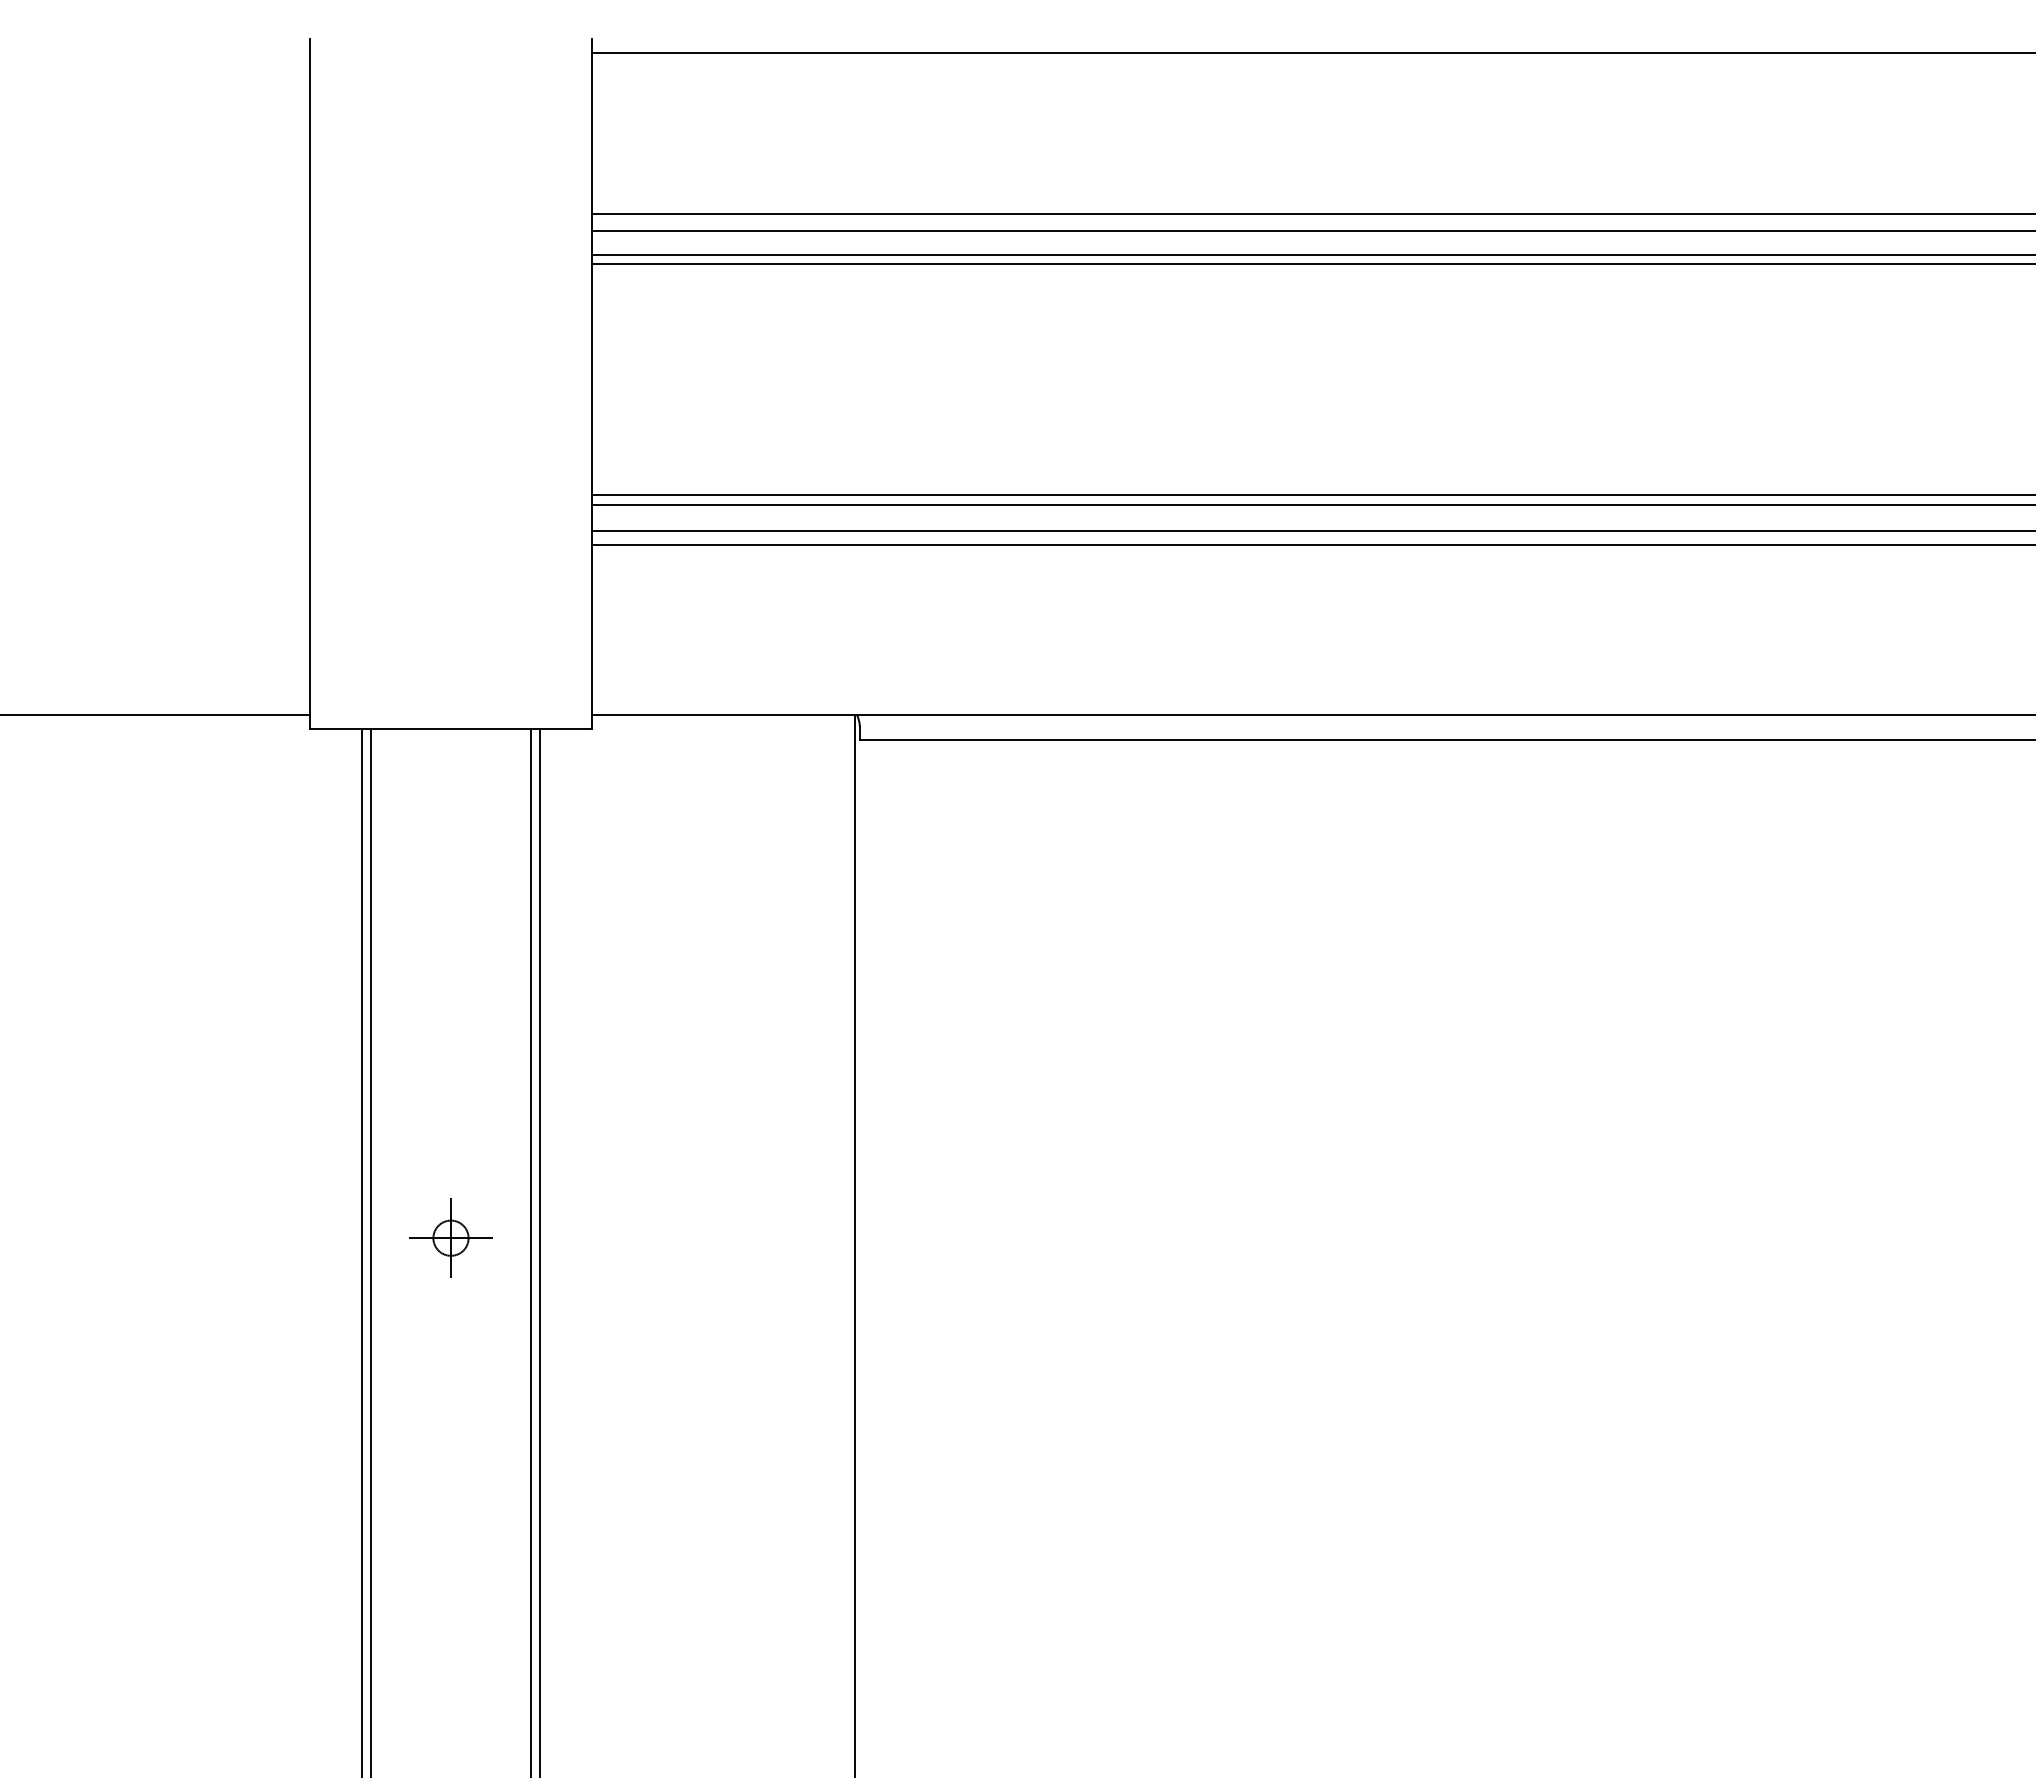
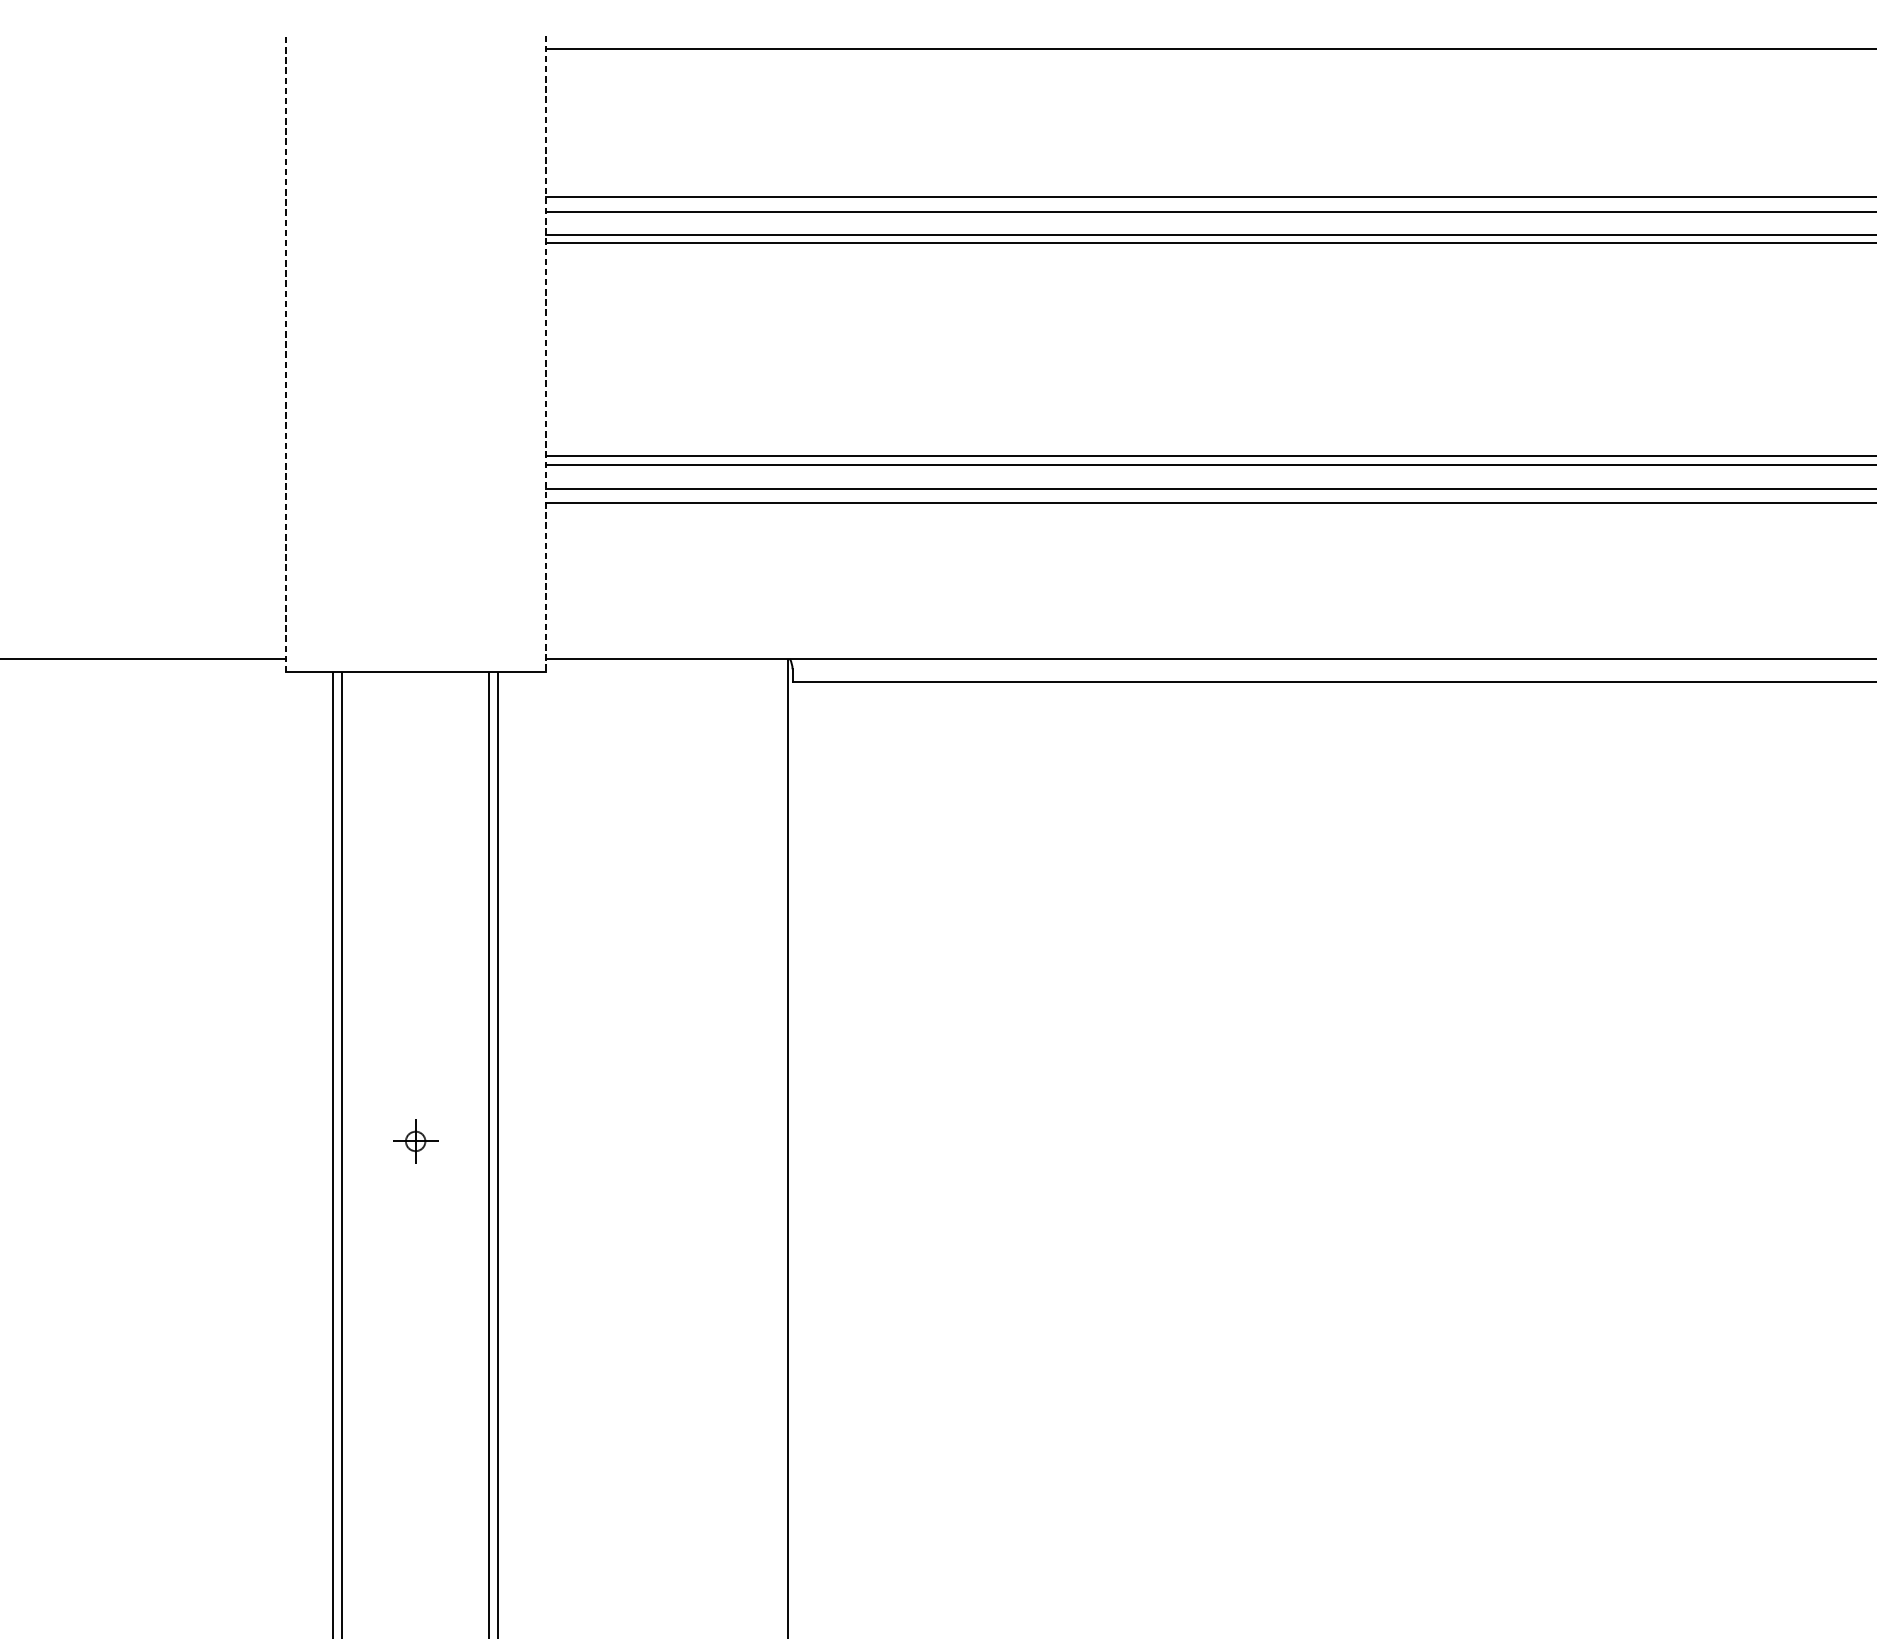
line: (310, 383) -> (286, 353), solid -> dashed
line: (591, 384) -> (545, 354), solid -> dashed
part: (450, 1237) -> (415, 1140), size x0.6

